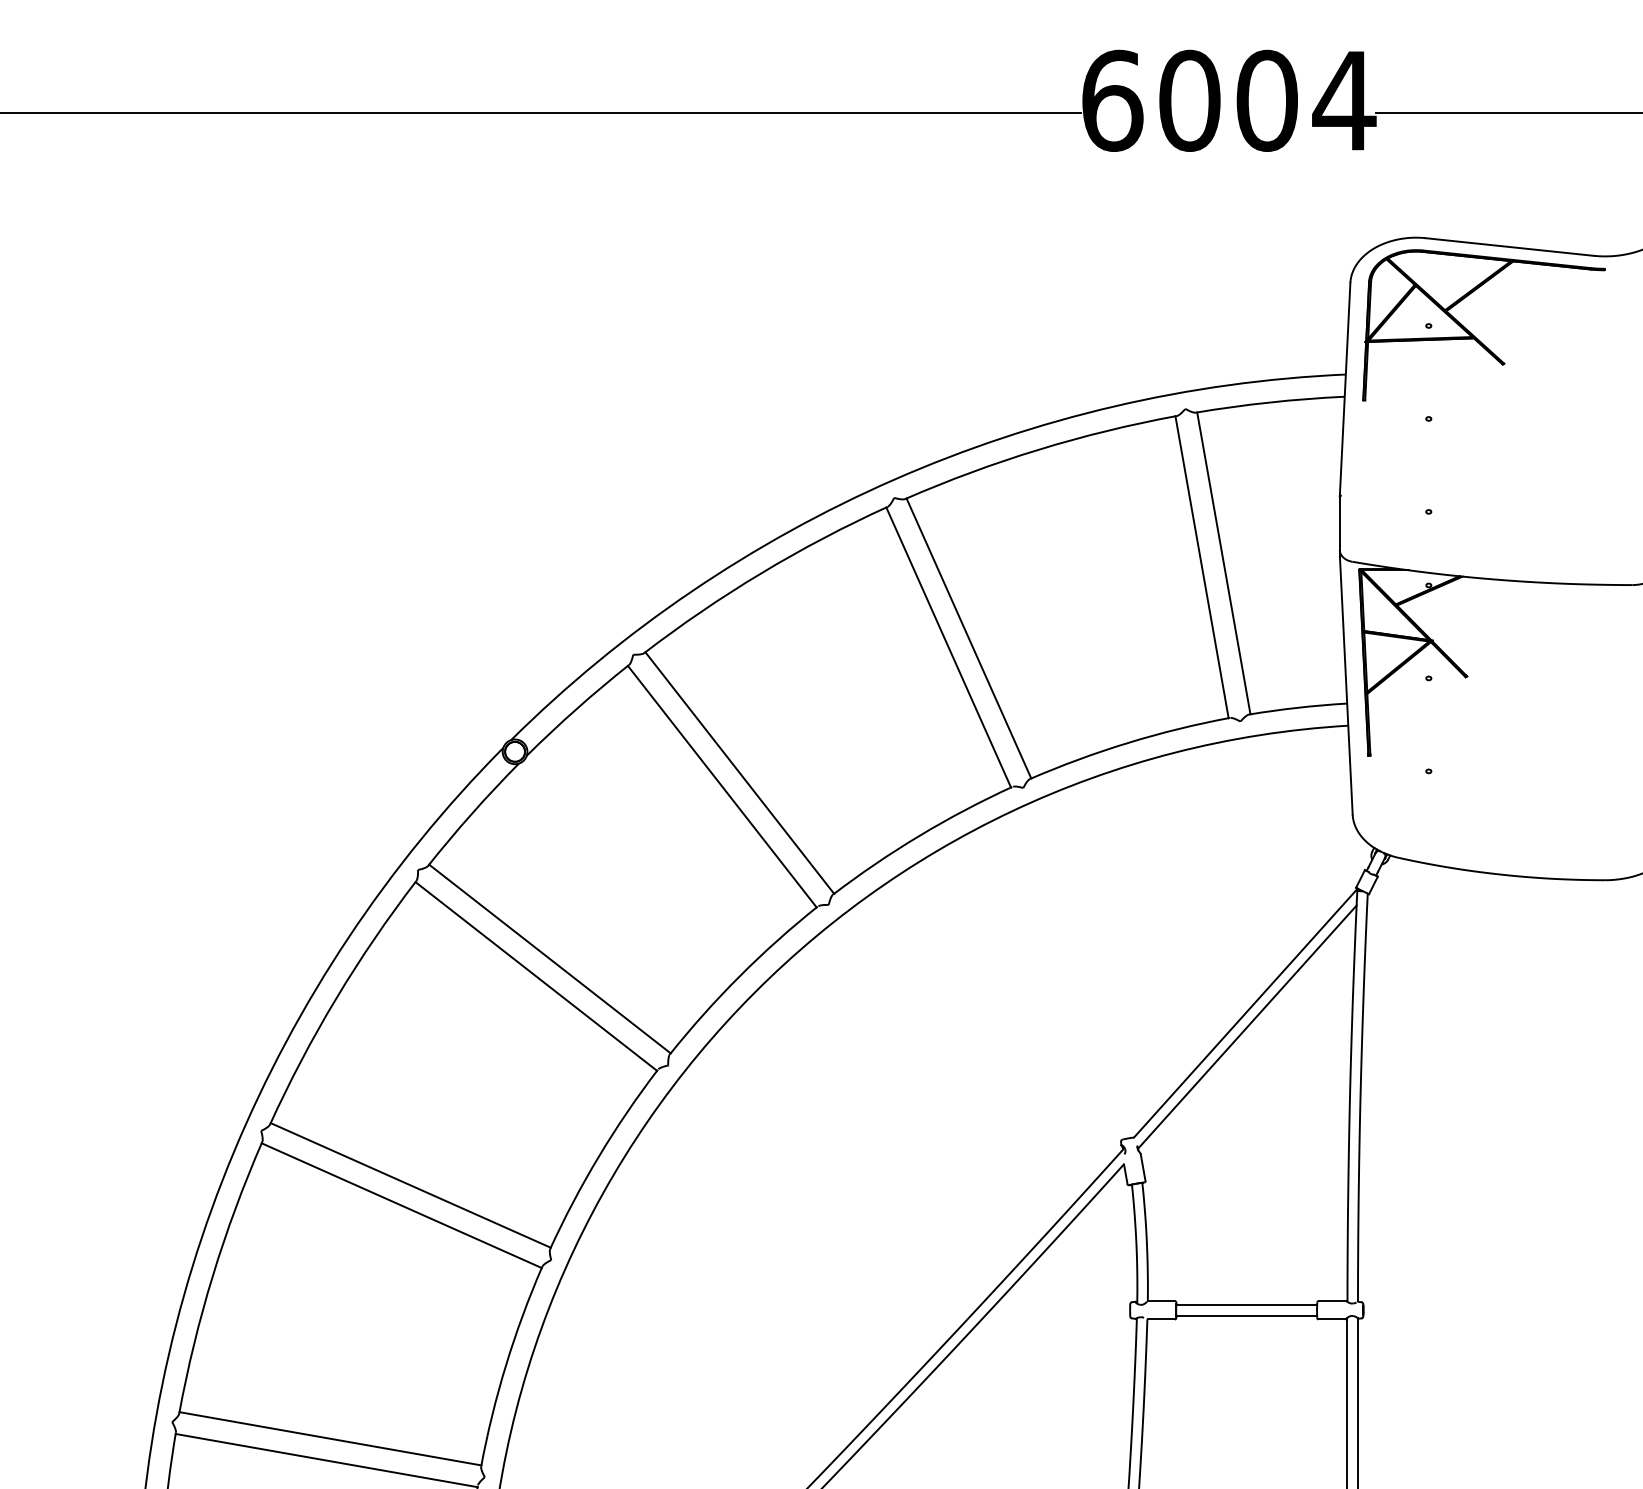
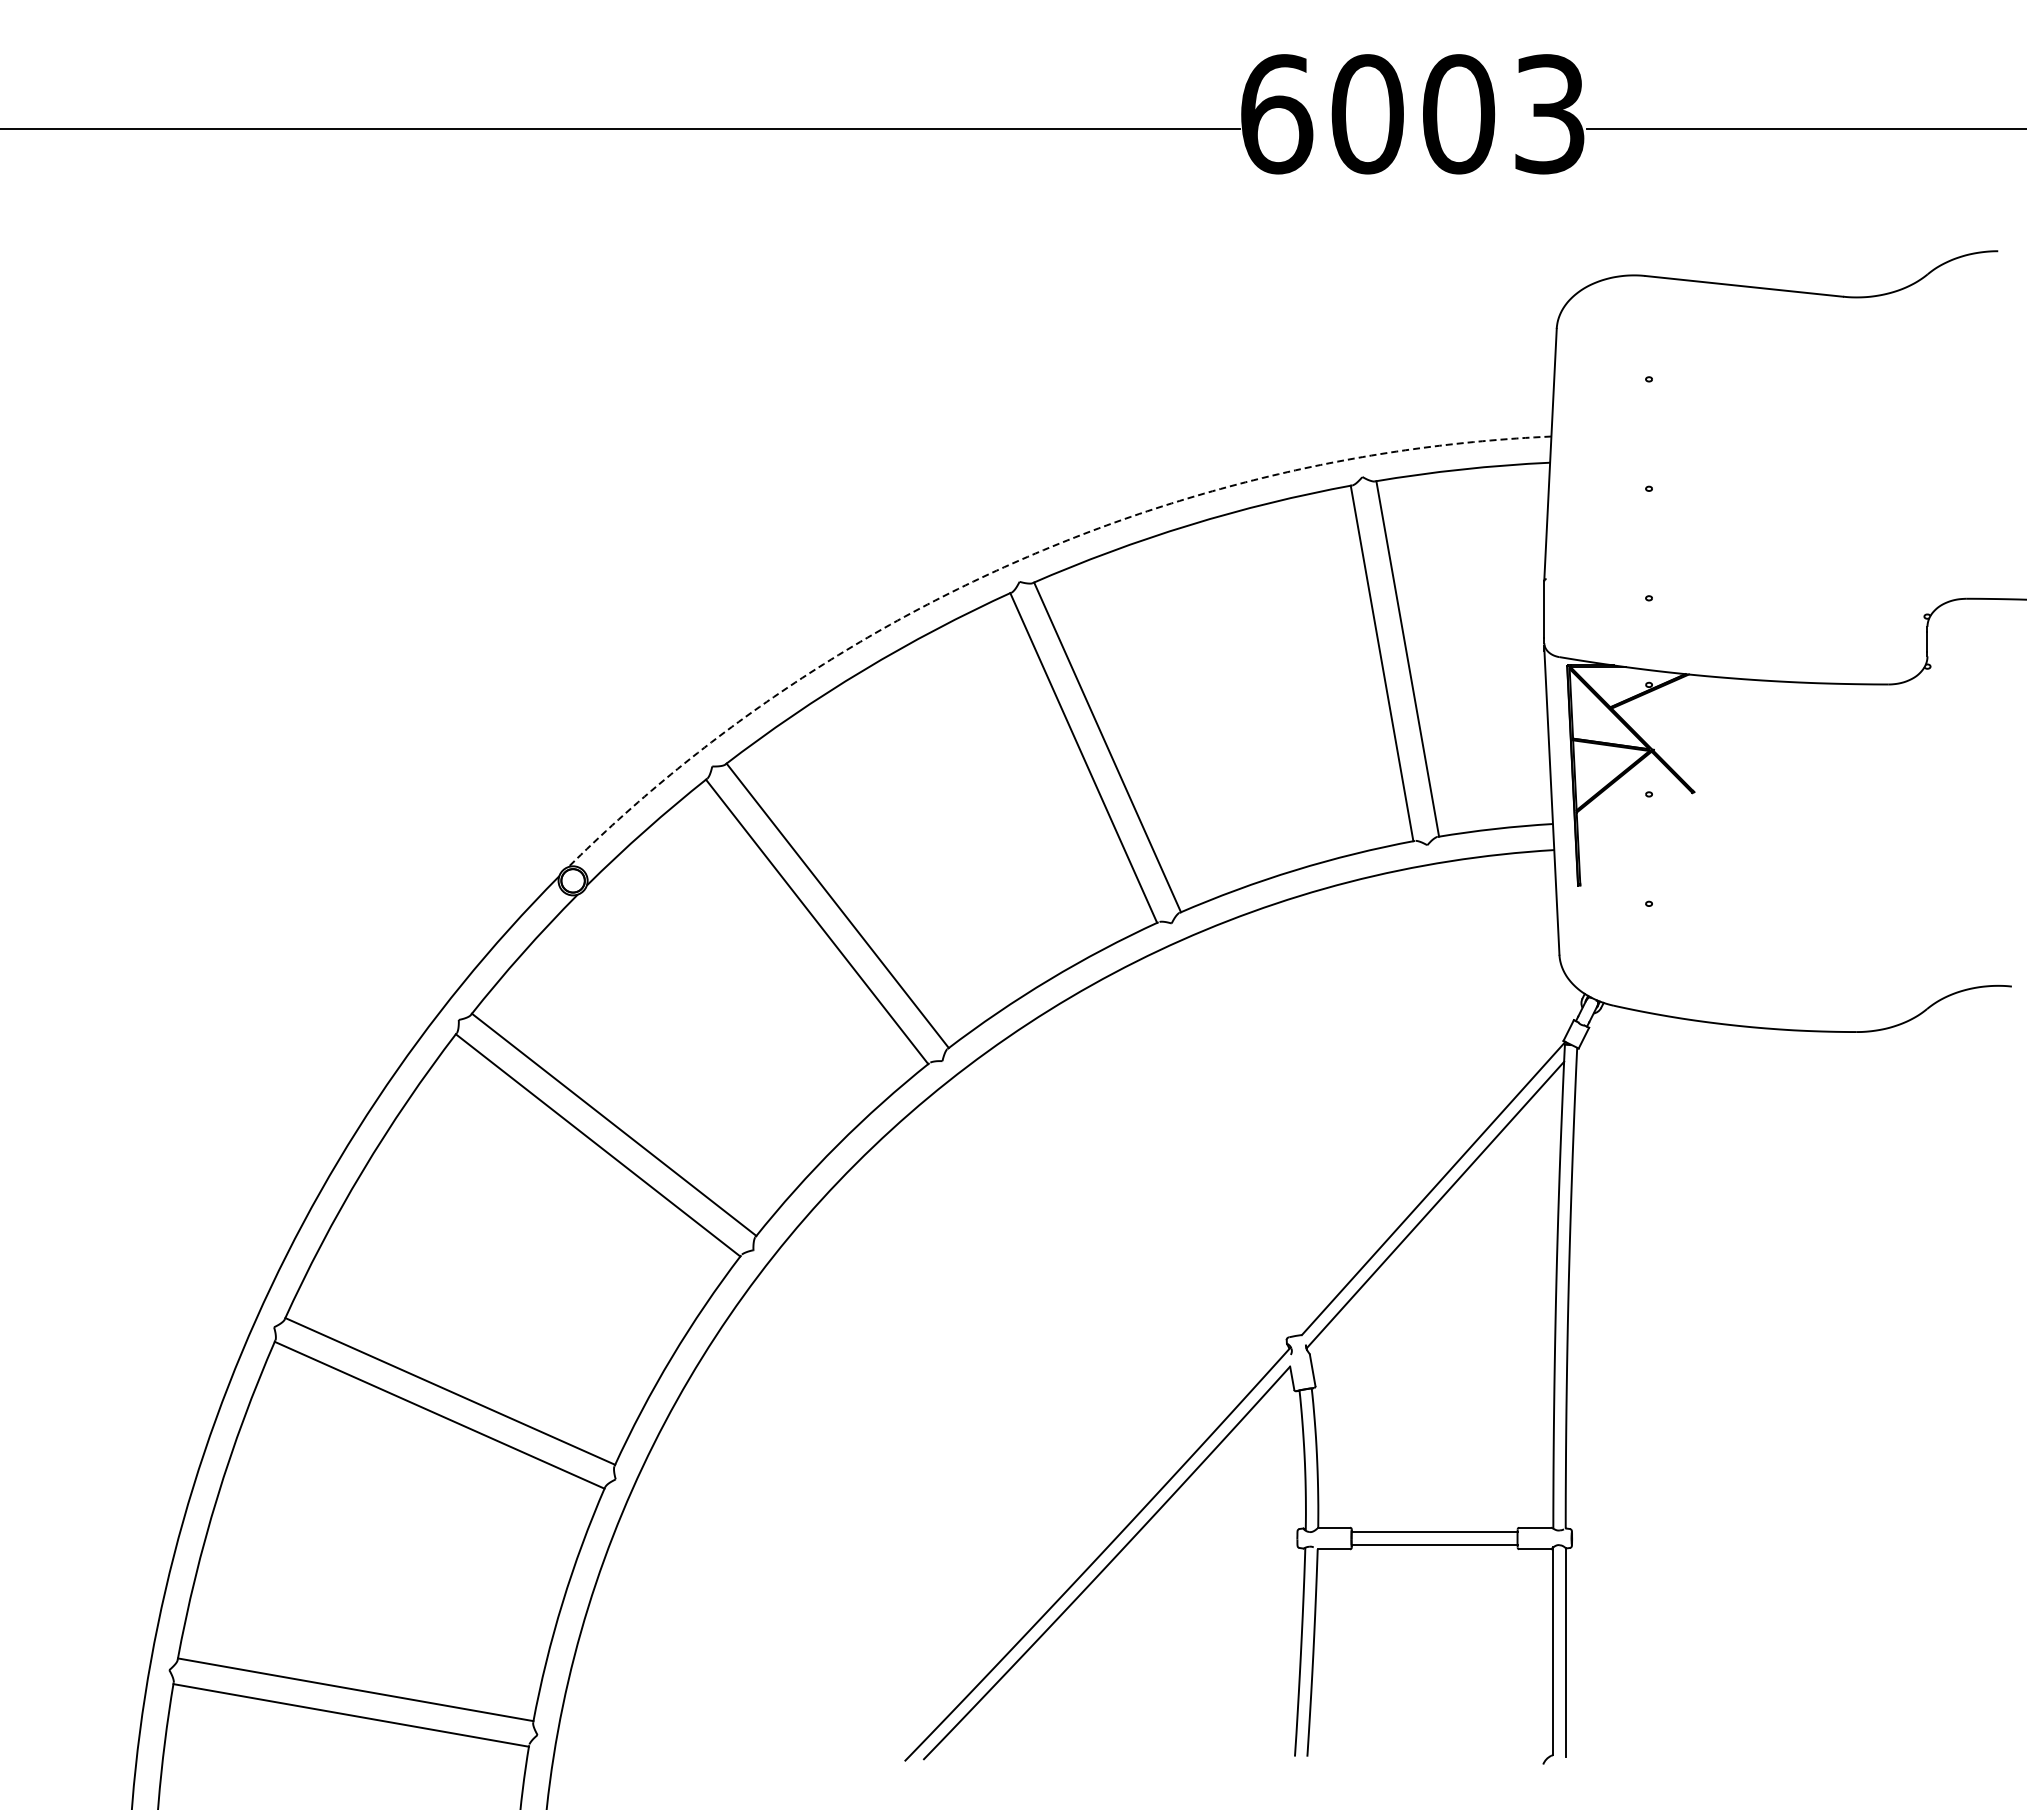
text: (1344, 101) -> (1549, 114), 6004 -> 6003
part: (1474, 335) -> (1702, 390), removed
arc: (894, 479) -> (1019, 560), solid -> dashed

